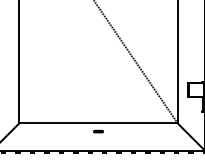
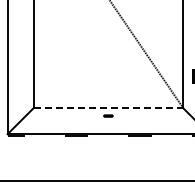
line: (98, 123) -> (108, 108), solid -> dashed

